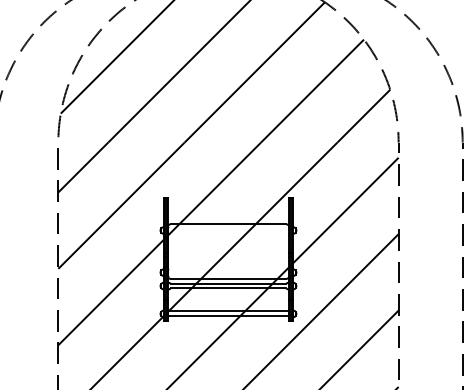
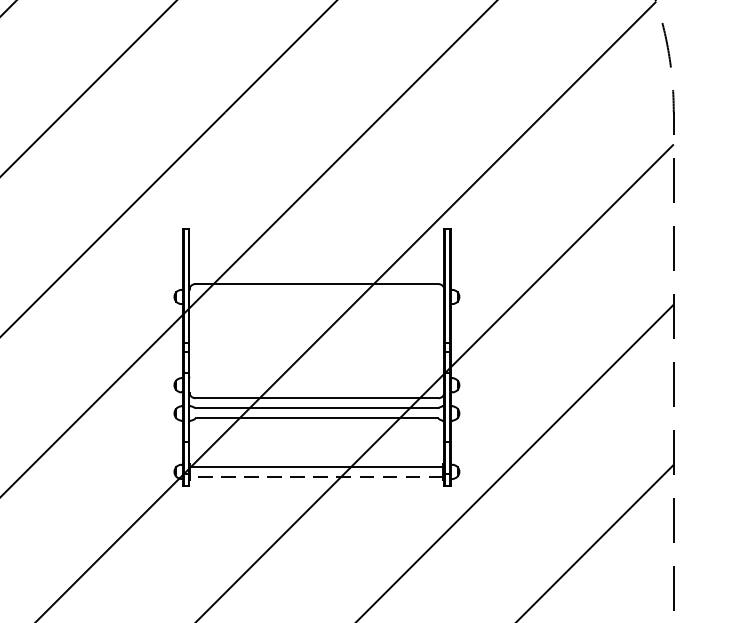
line: (227, 316) -> (314, 477), solid -> dashed

